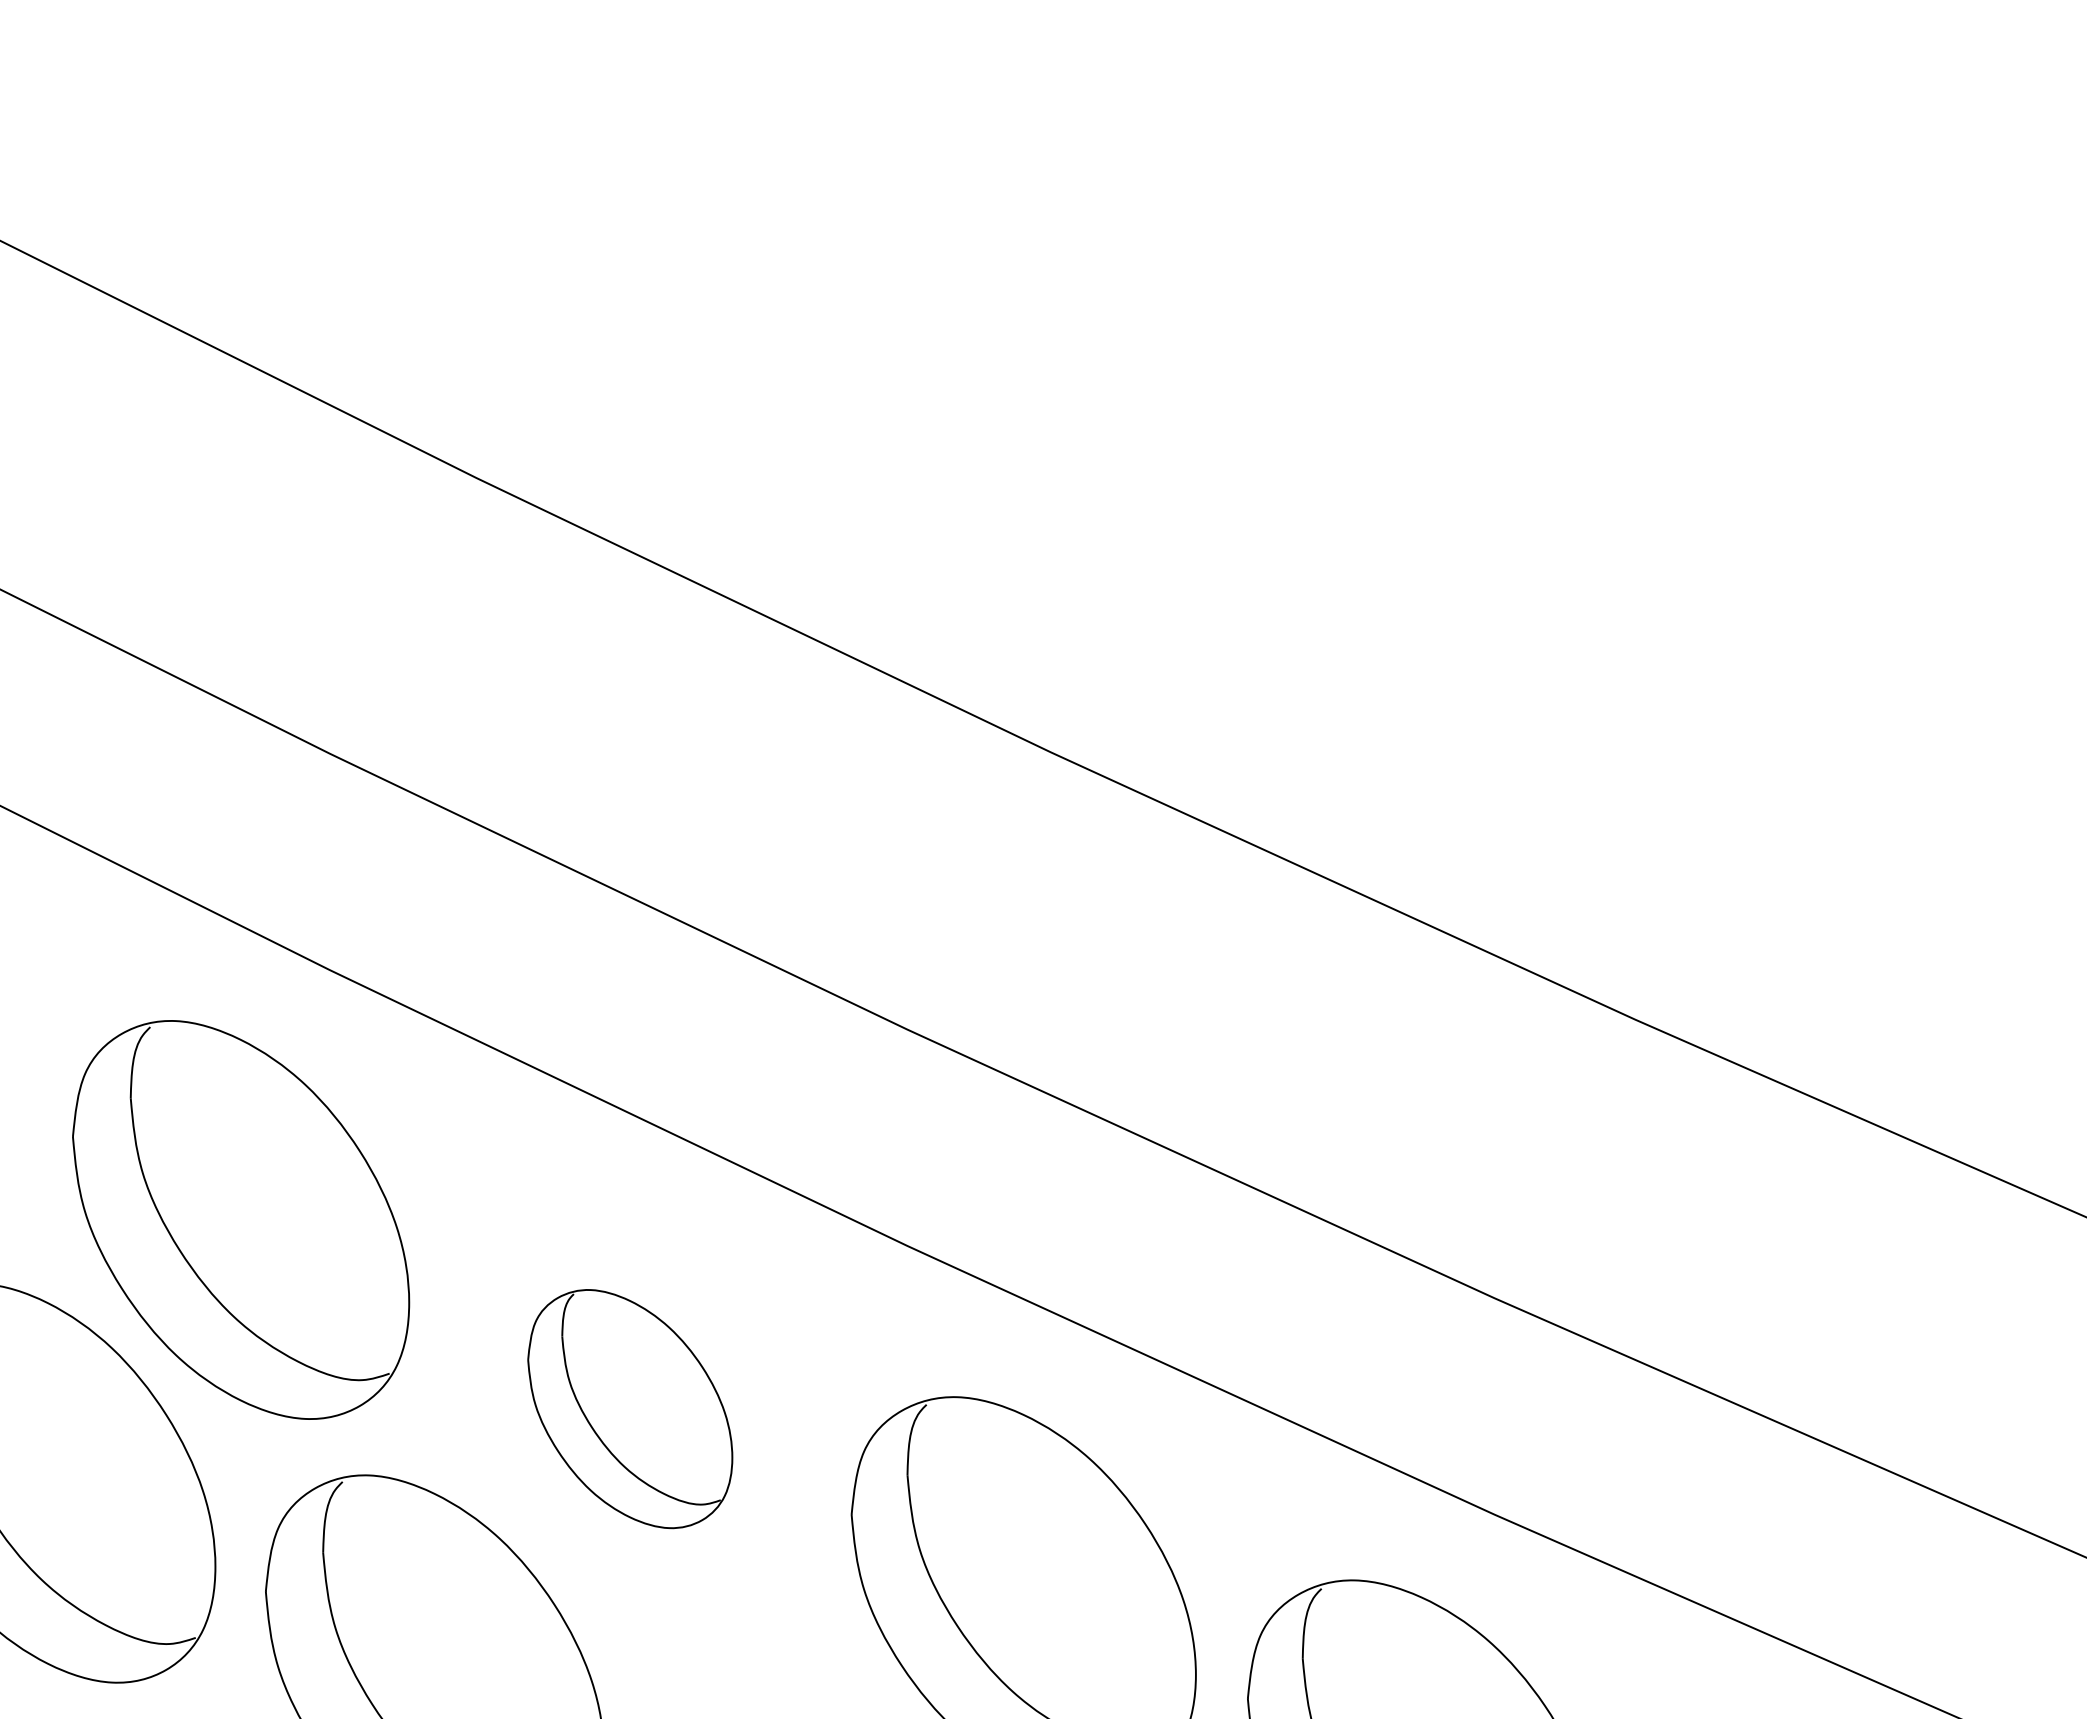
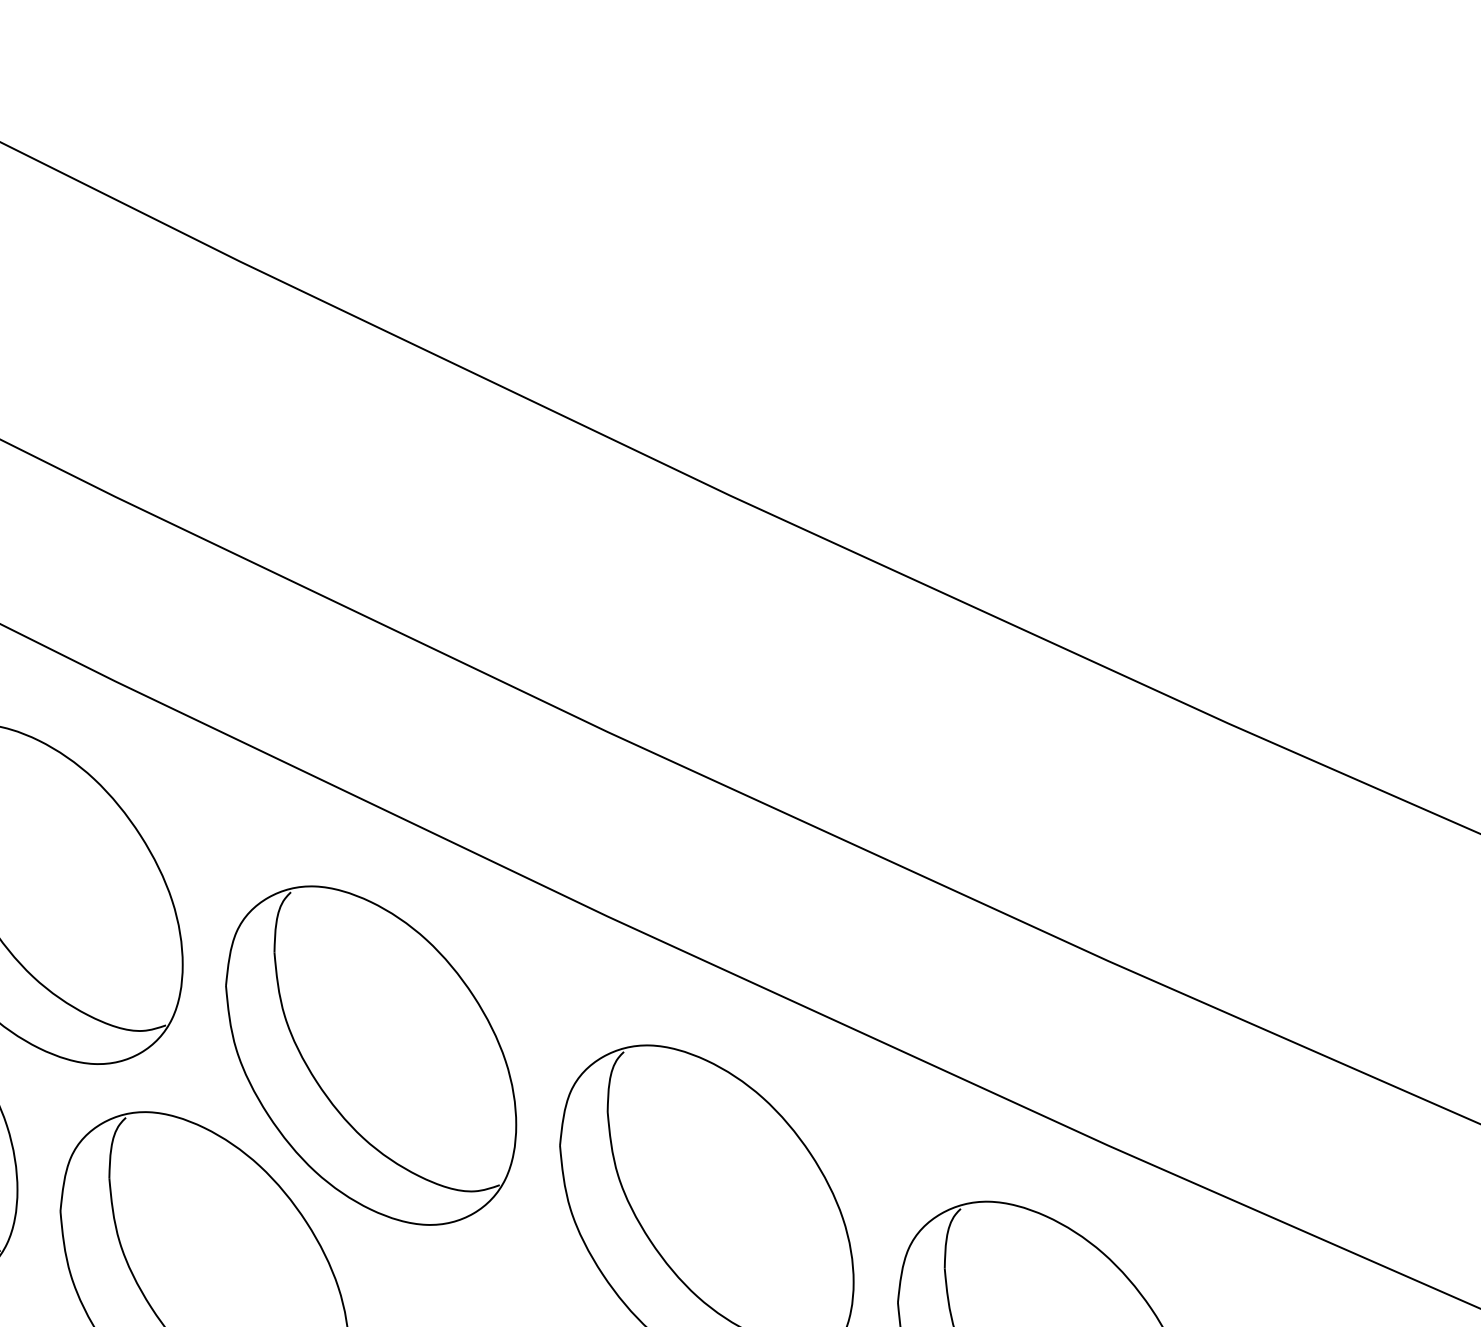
part: (630, 1408) -> (371, 1055), size x1.67

